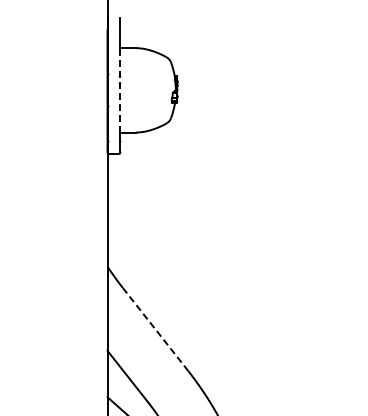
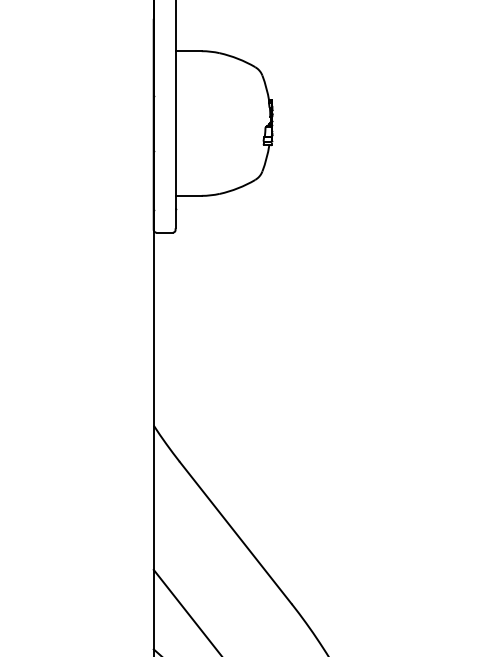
line: (120, 89) -> (175, 122), dashed -> solid
line: (155, 329) -> (235, 533), dashed -> solid

